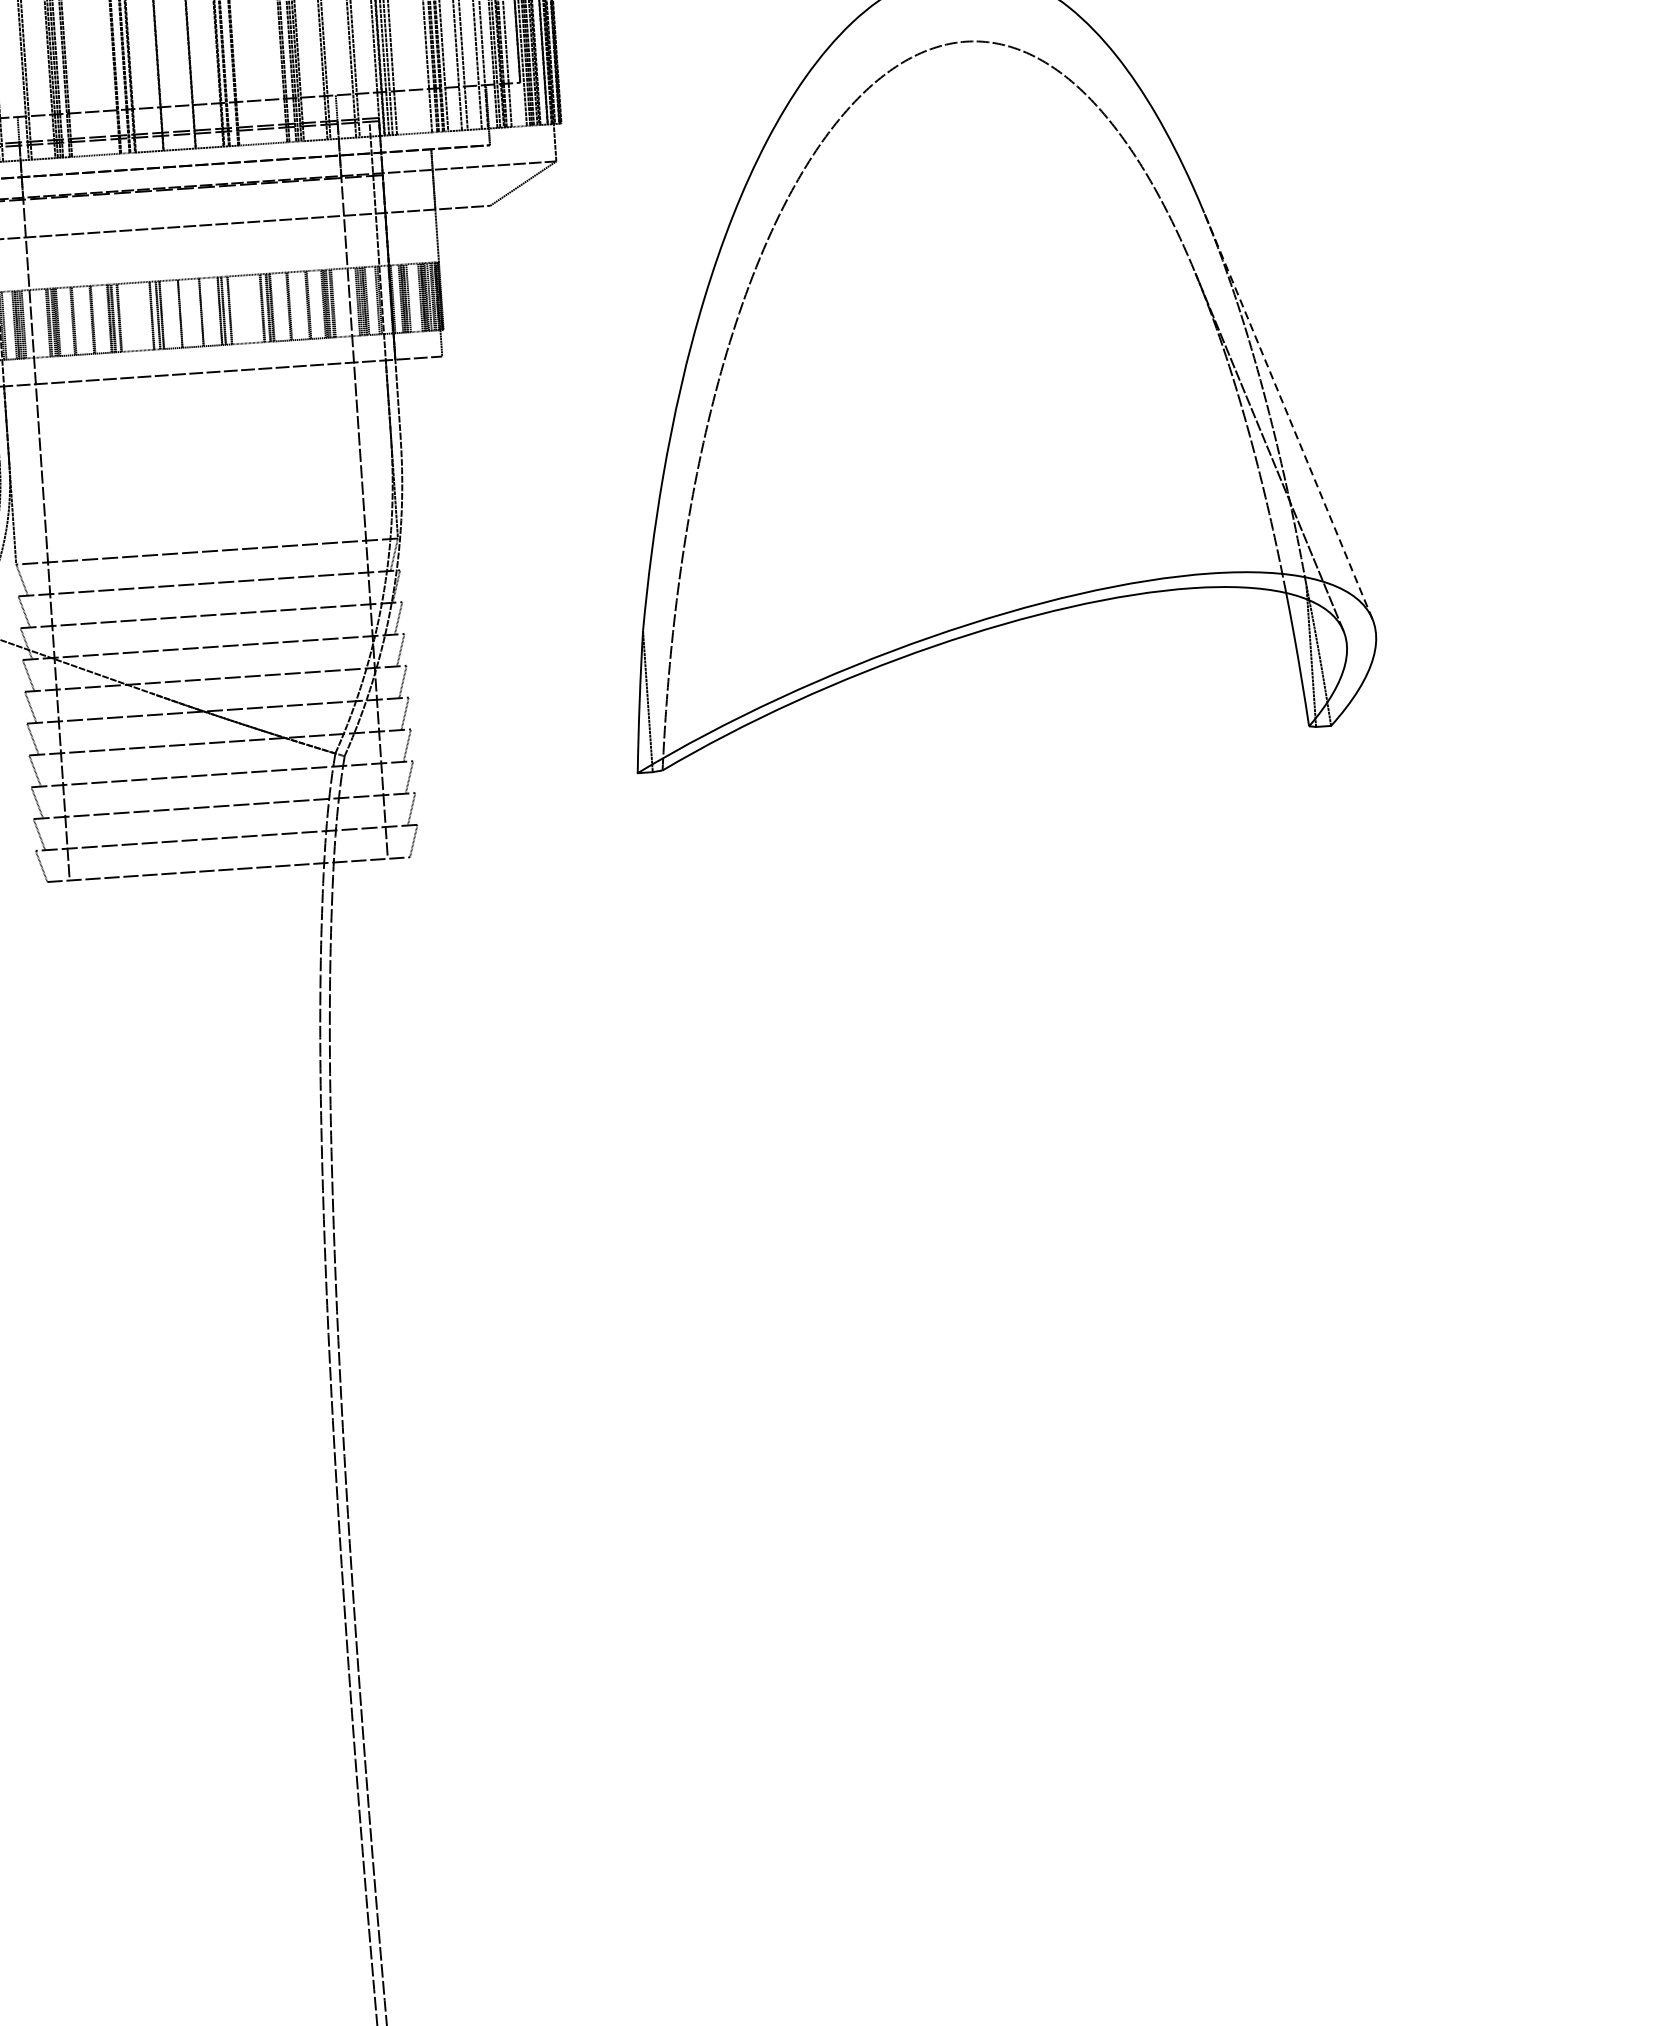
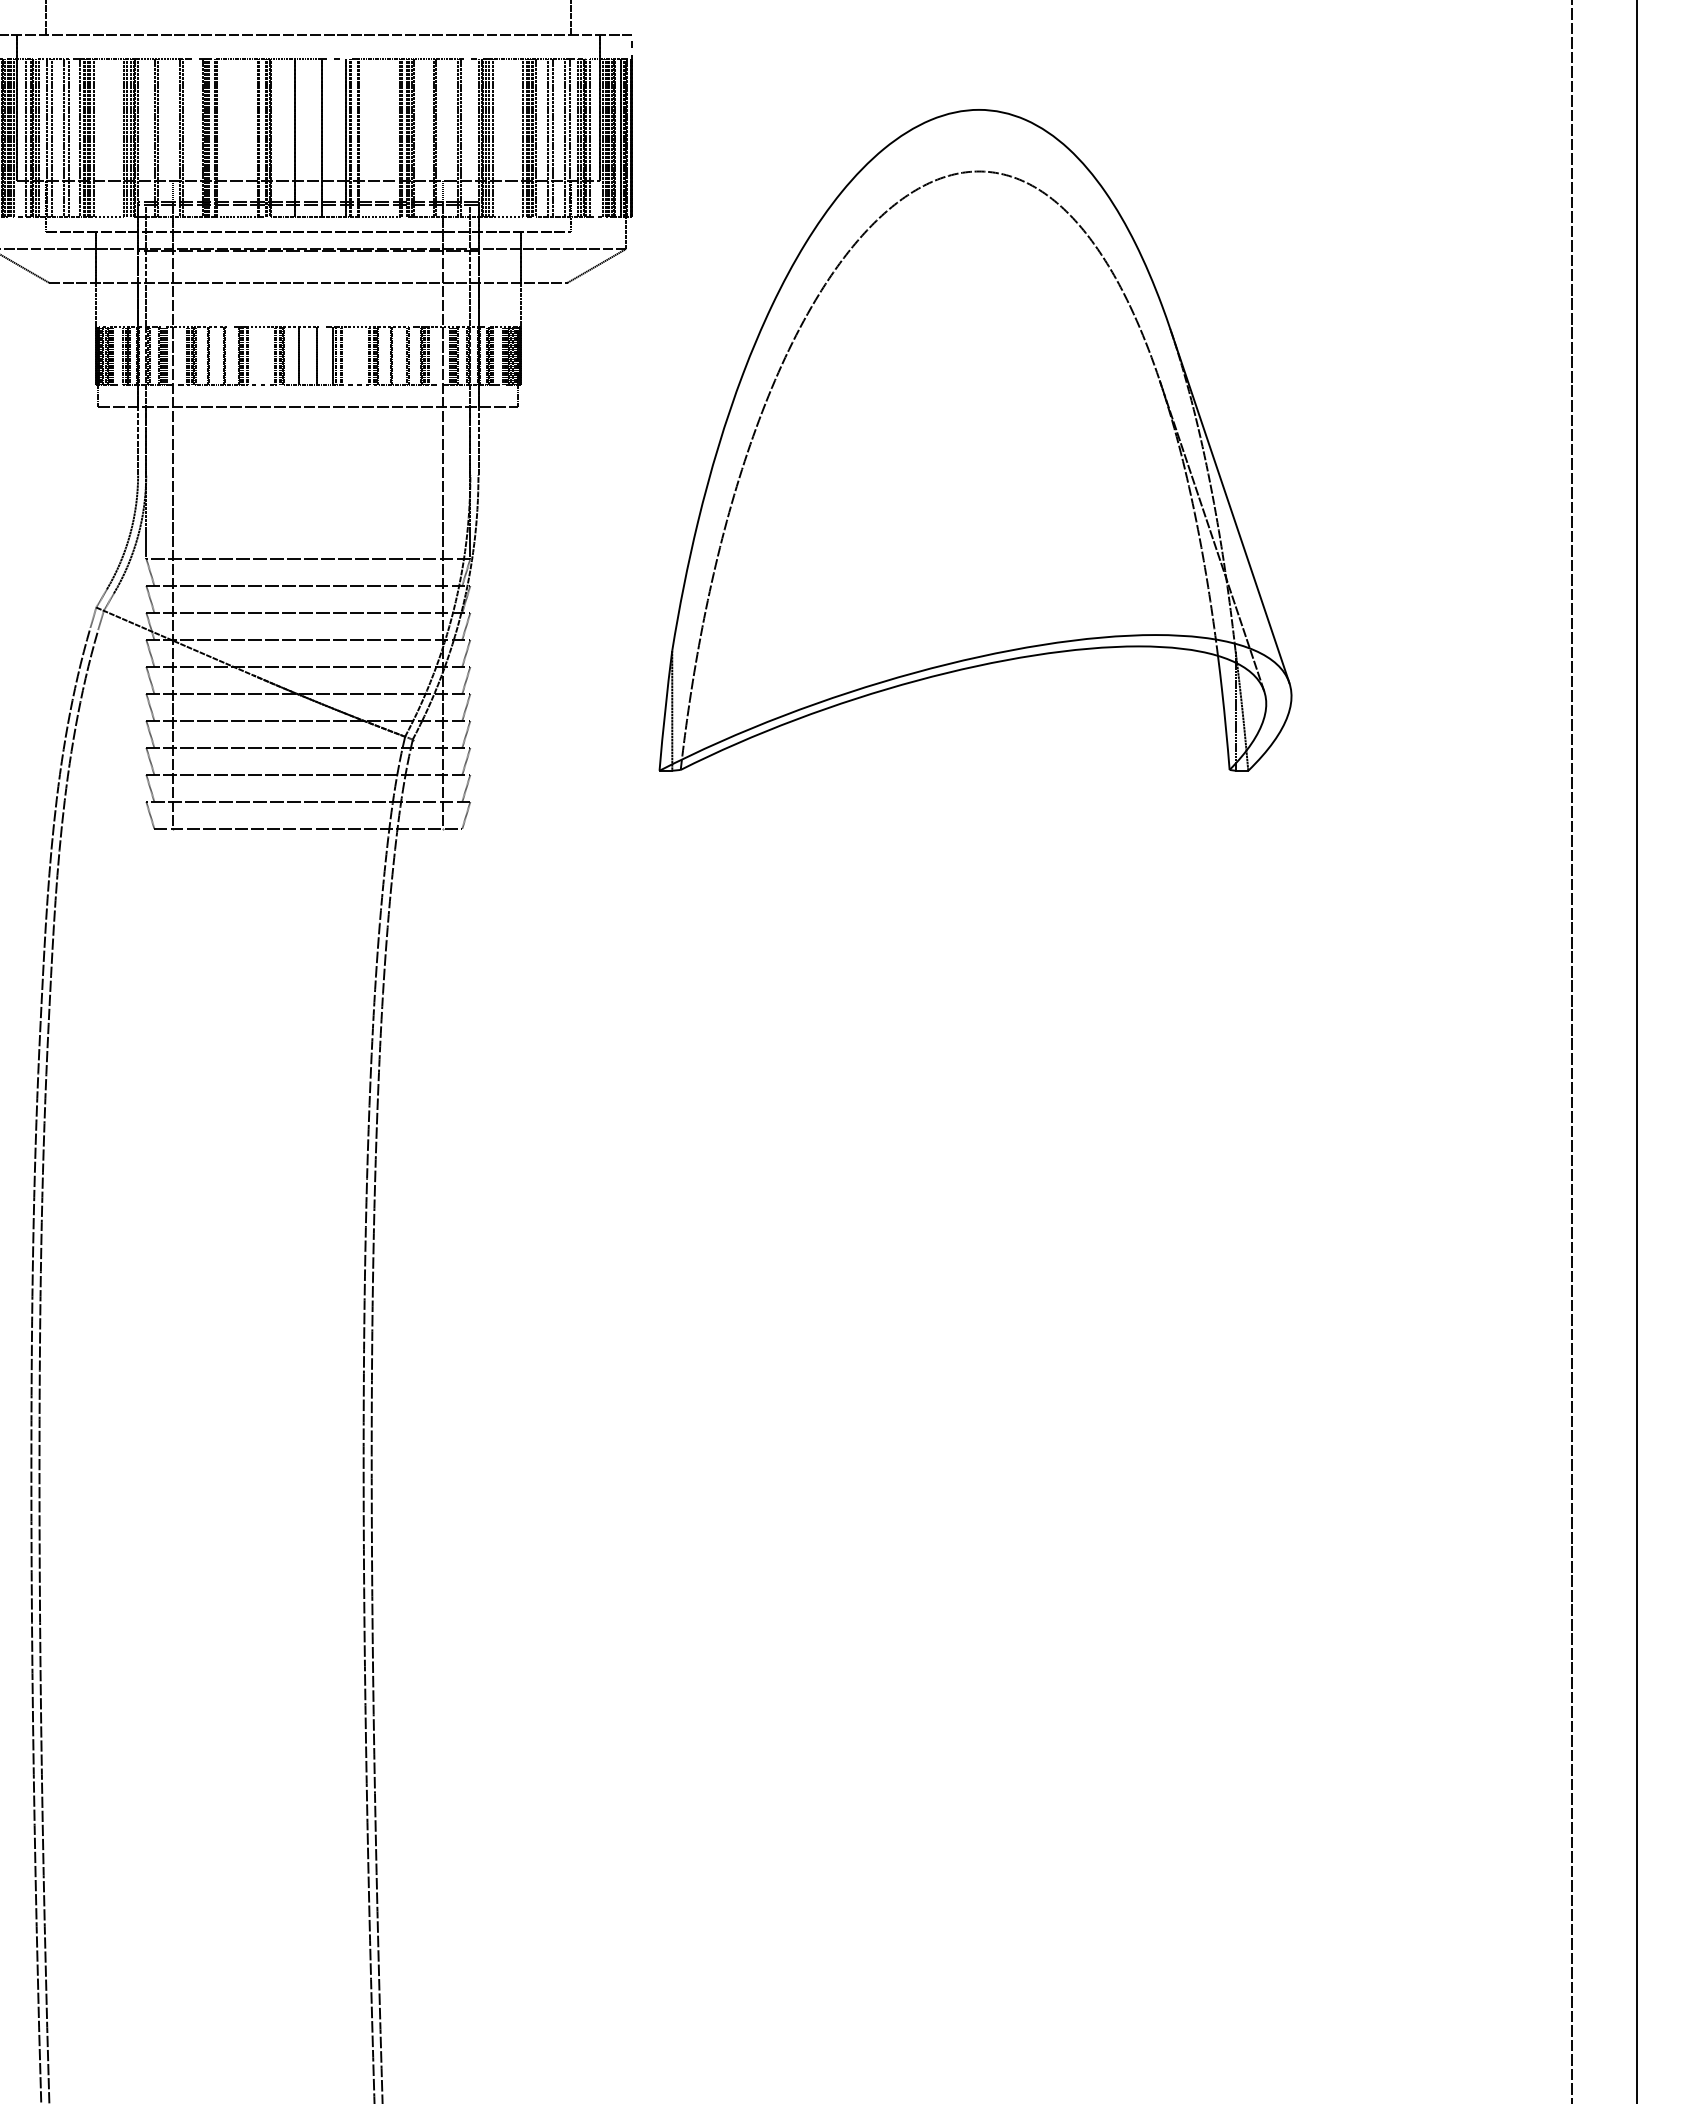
line: (1287, 414) -> (1229, 505), dashed -> solid

